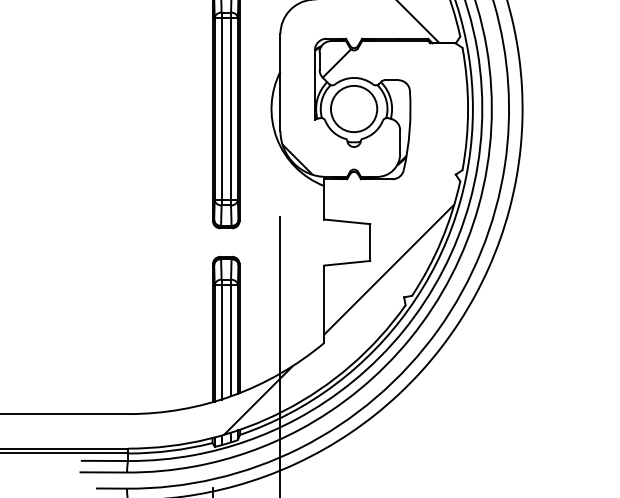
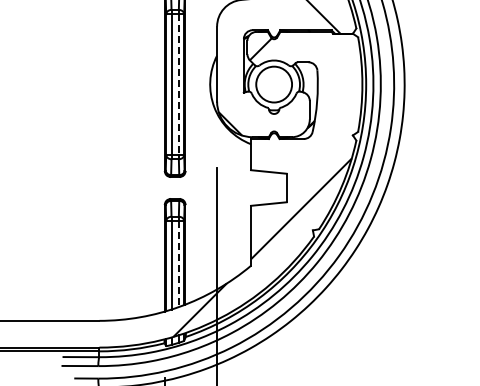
line: (230, 110) -> (178, 85), solid -> dashed
line: (230, 341) -> (178, 264), solid -> dashed

